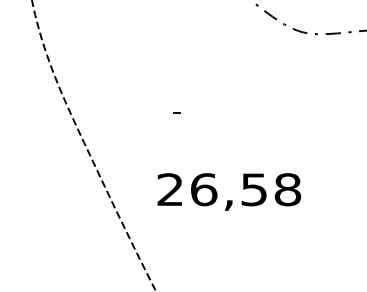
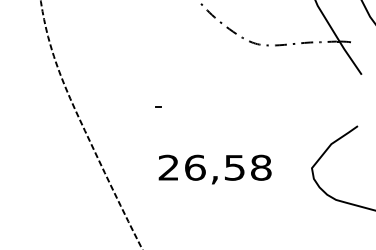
text: (228, 191) -> (214, 169), moved

